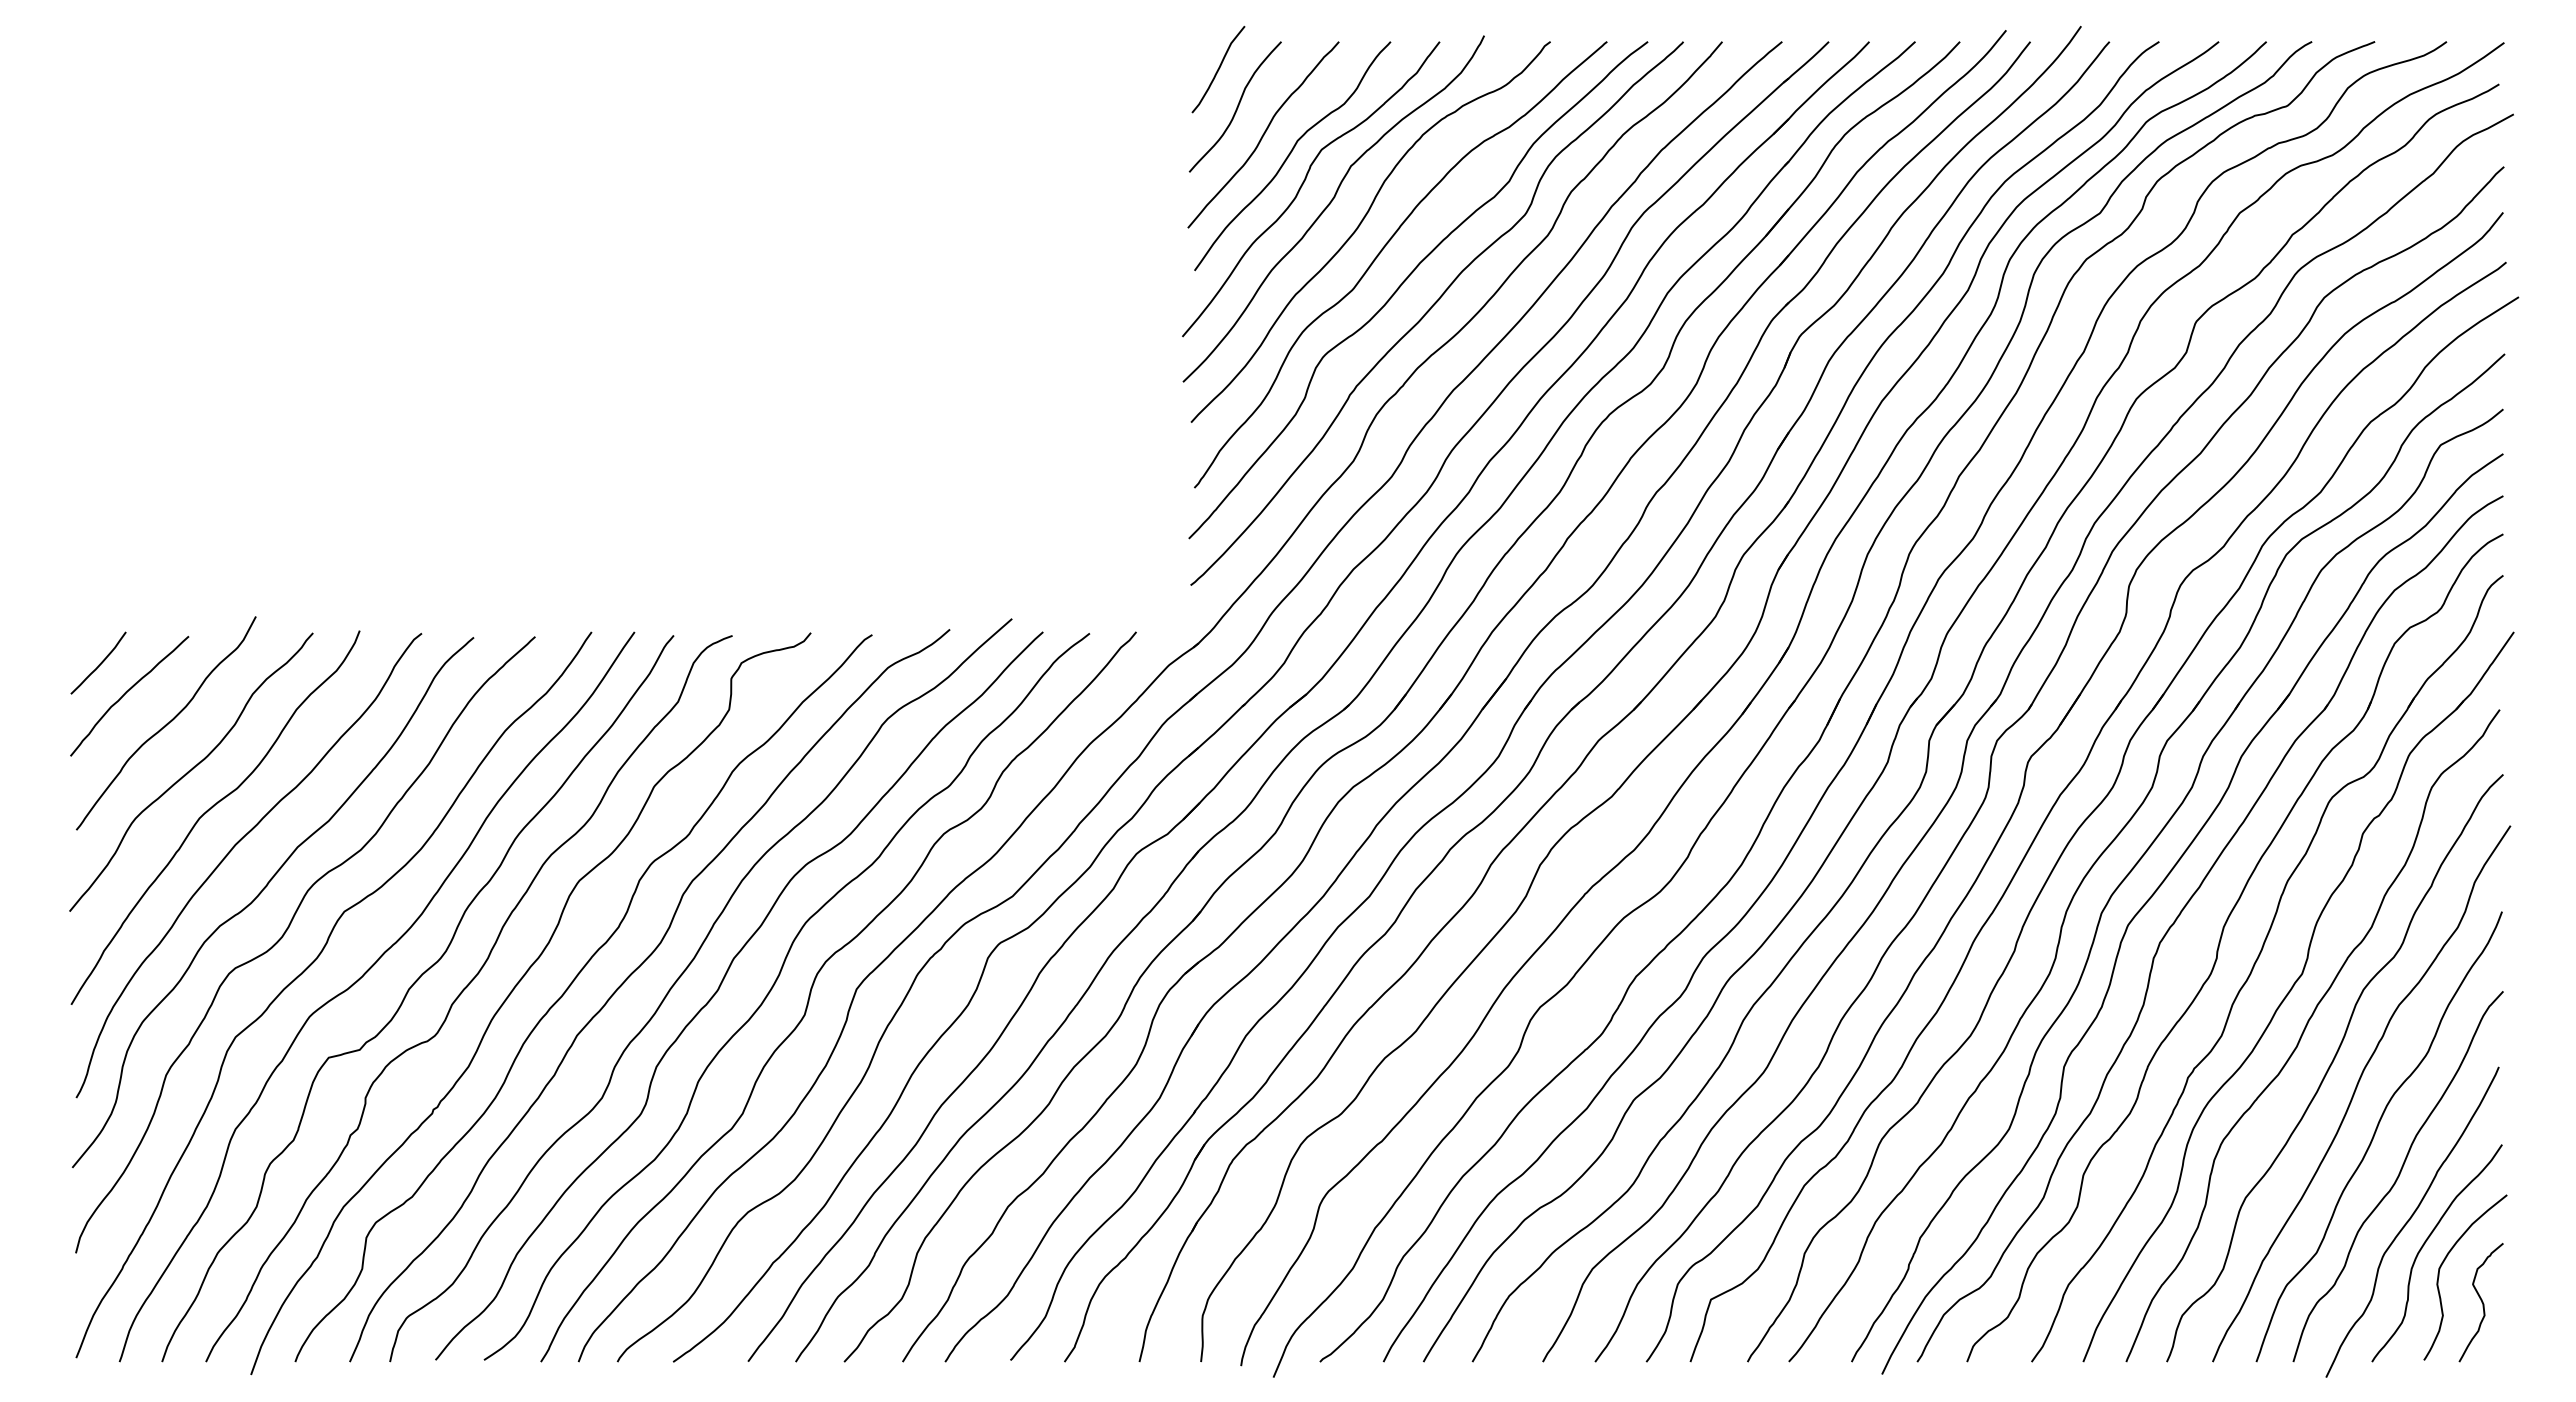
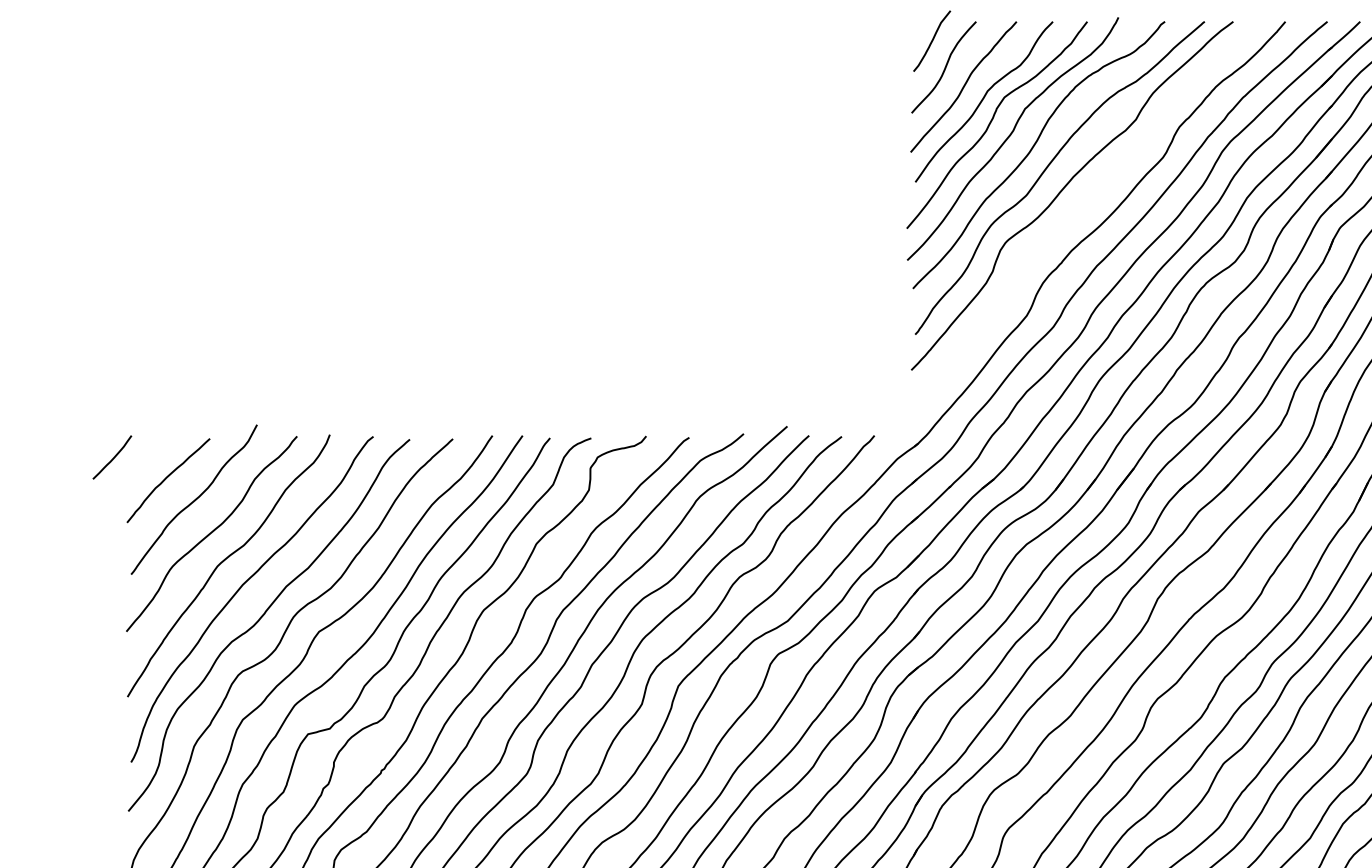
curve: (1430, 310) -> (1080, 210), removed
curve: (99, 663) -> (113, 457), moved

